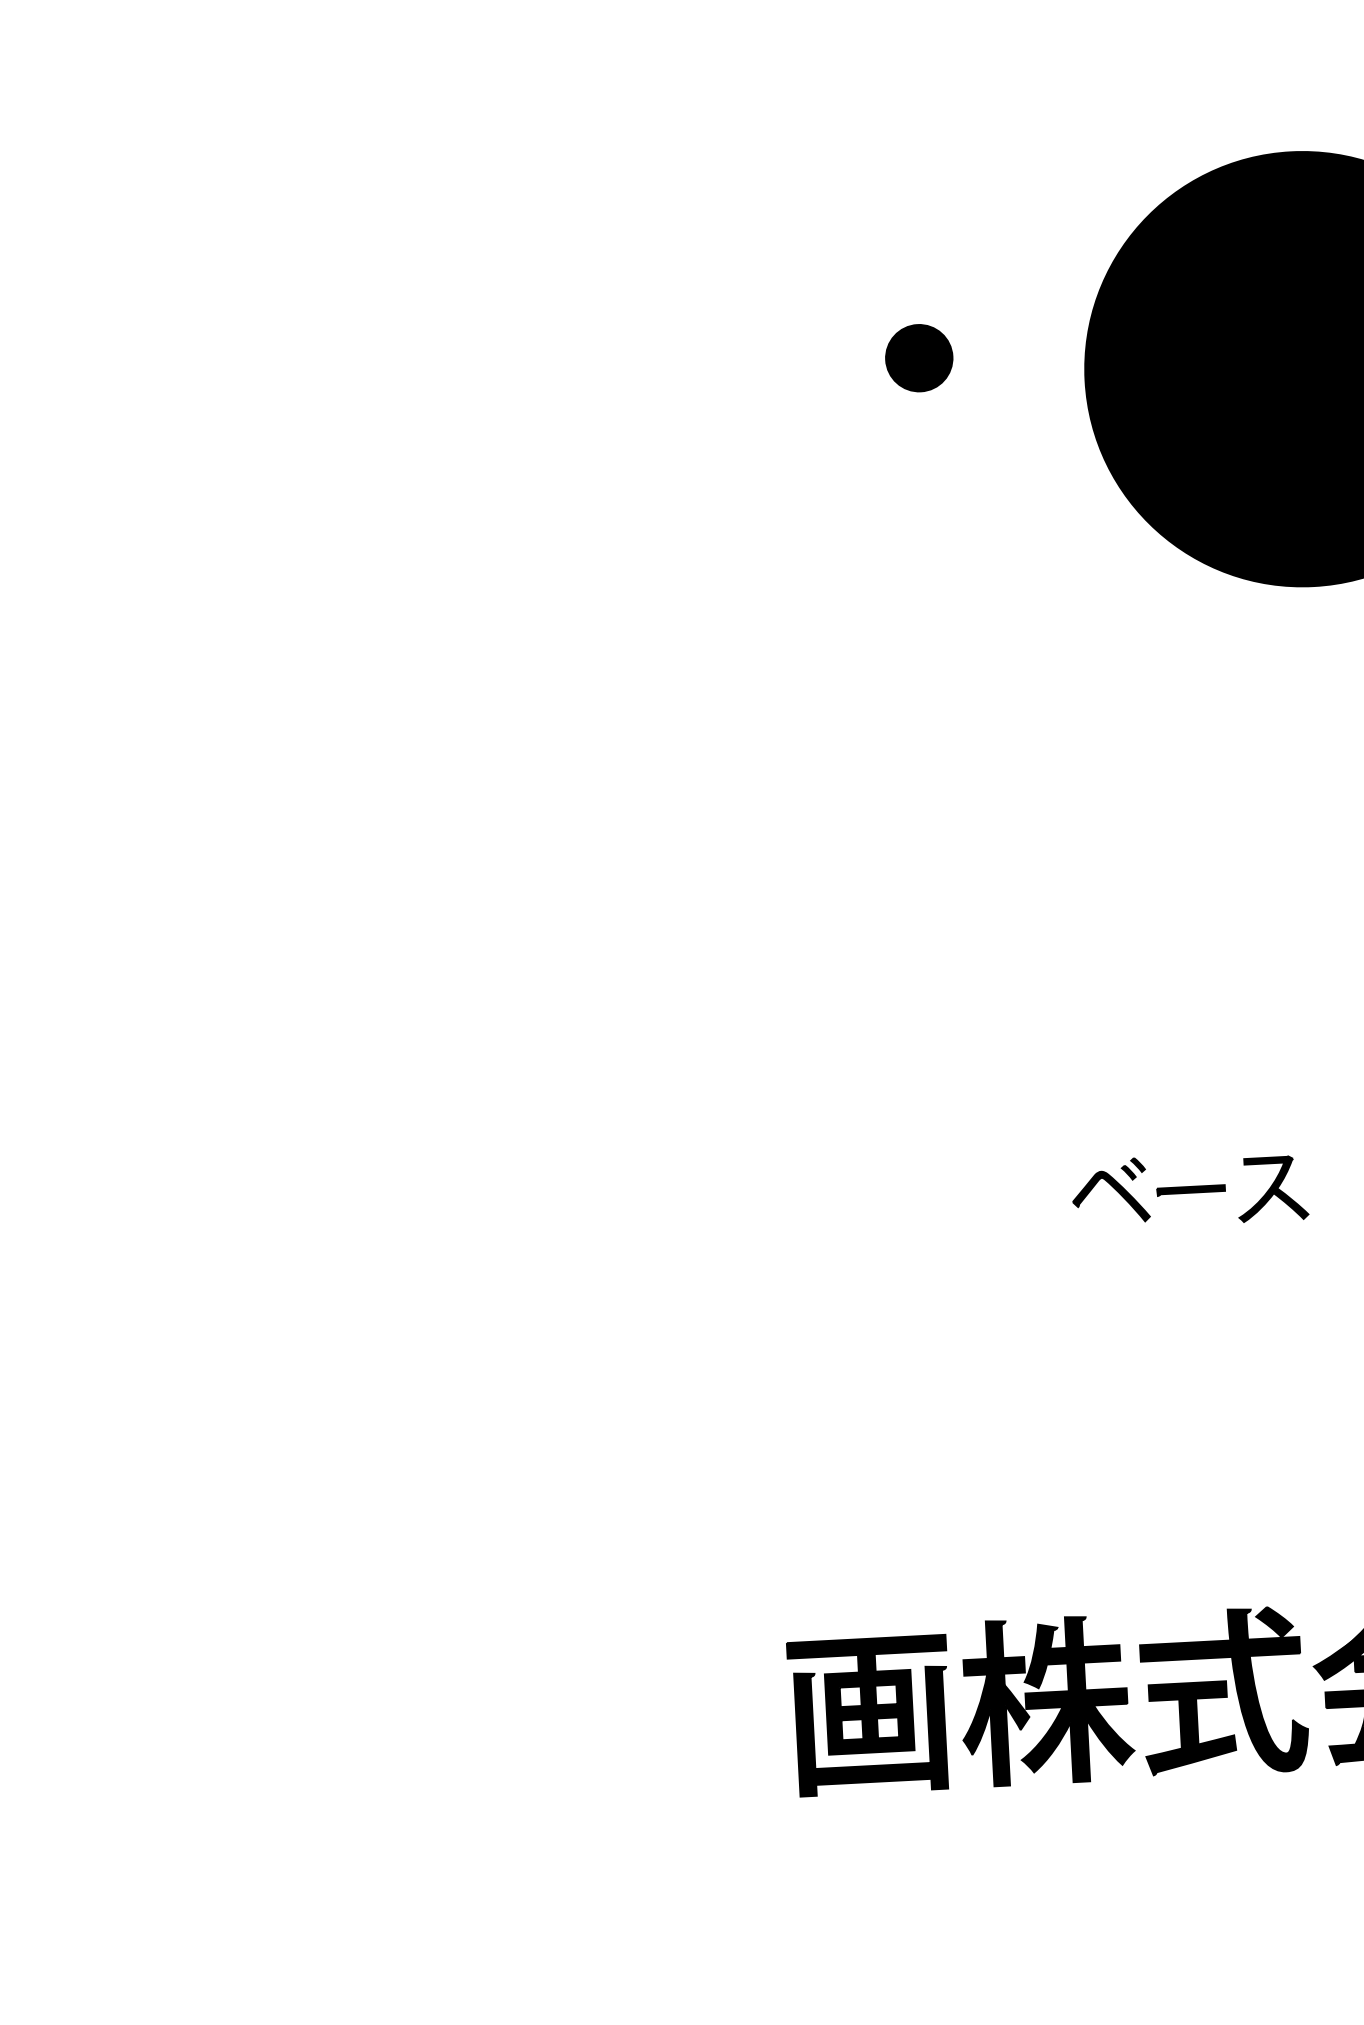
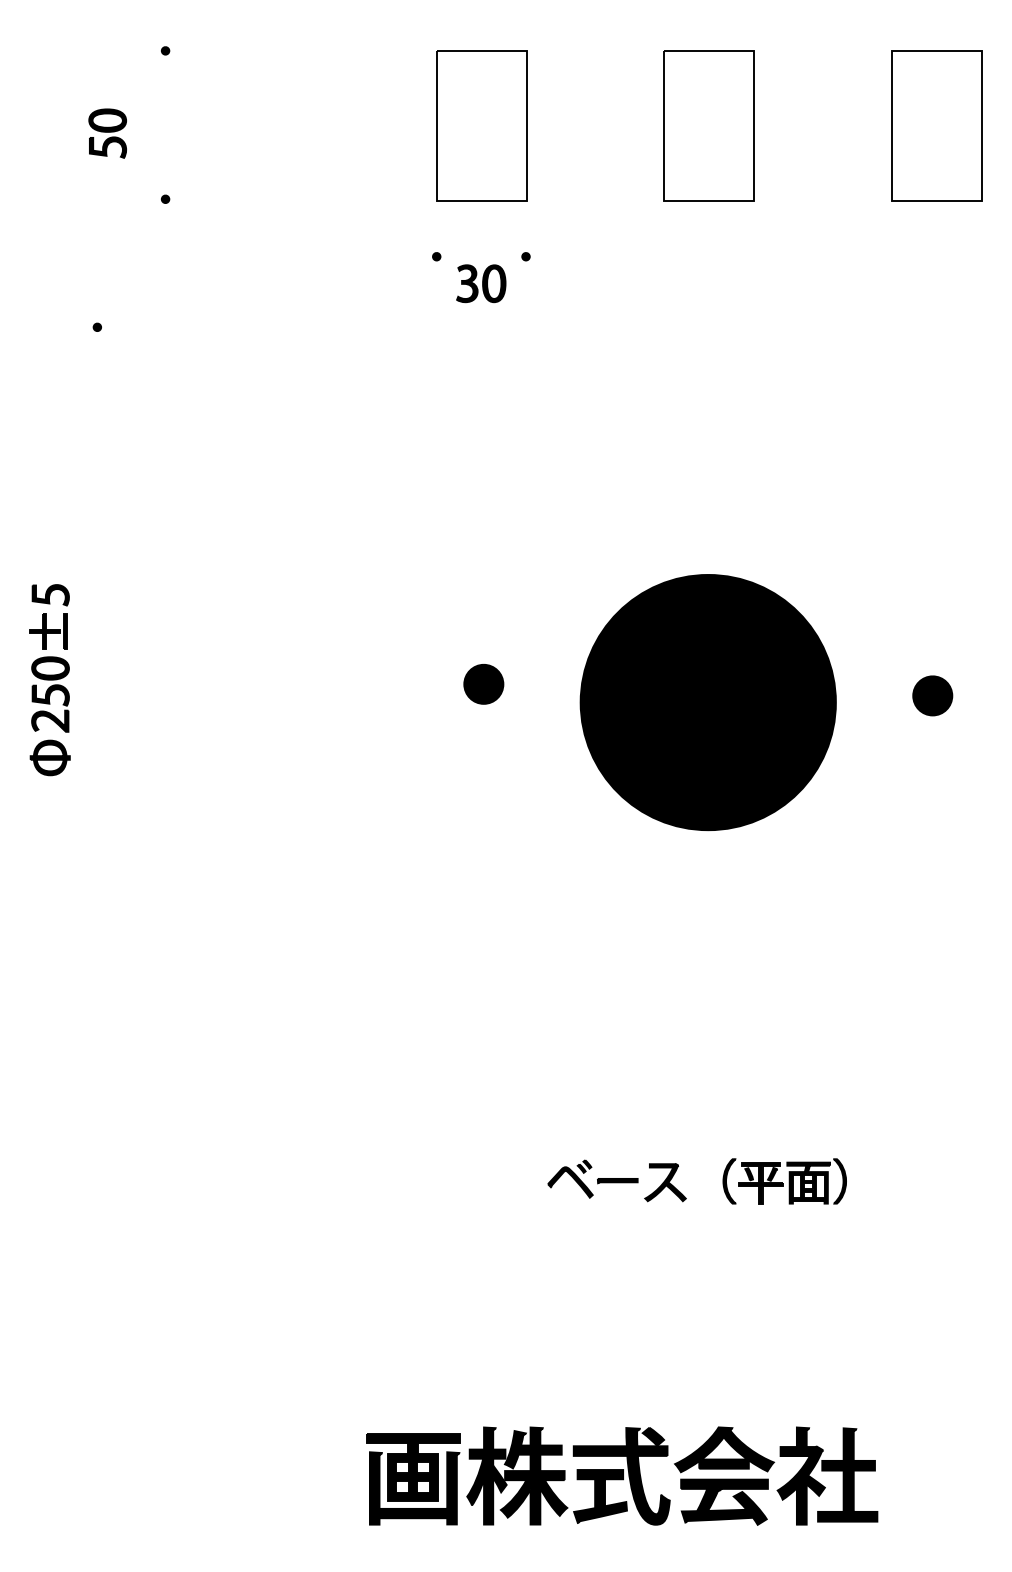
part: (180, 390) -> (49, 680), added

